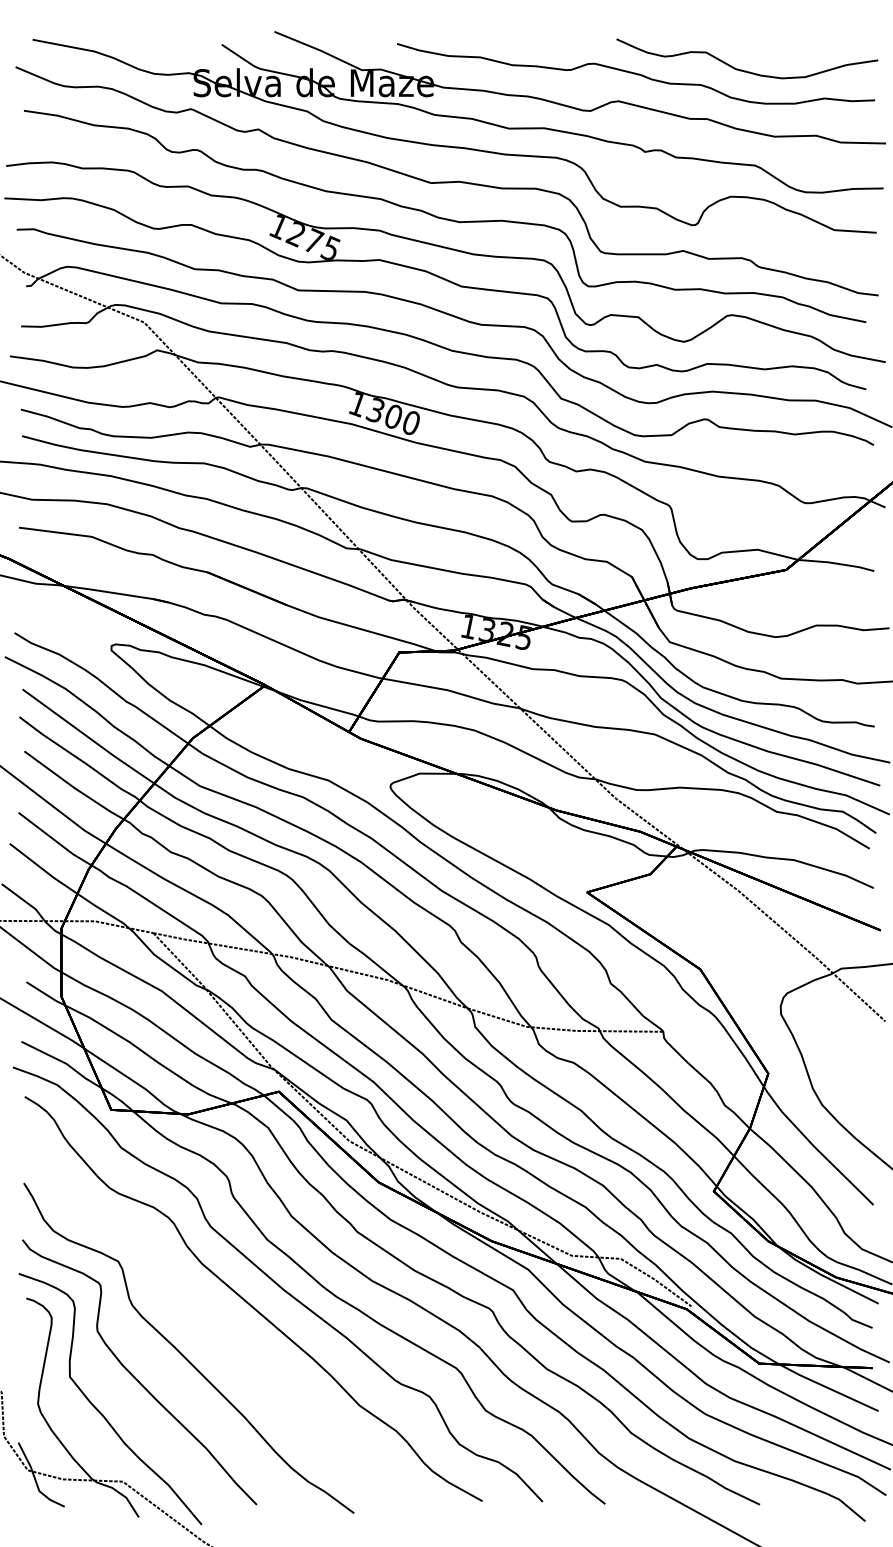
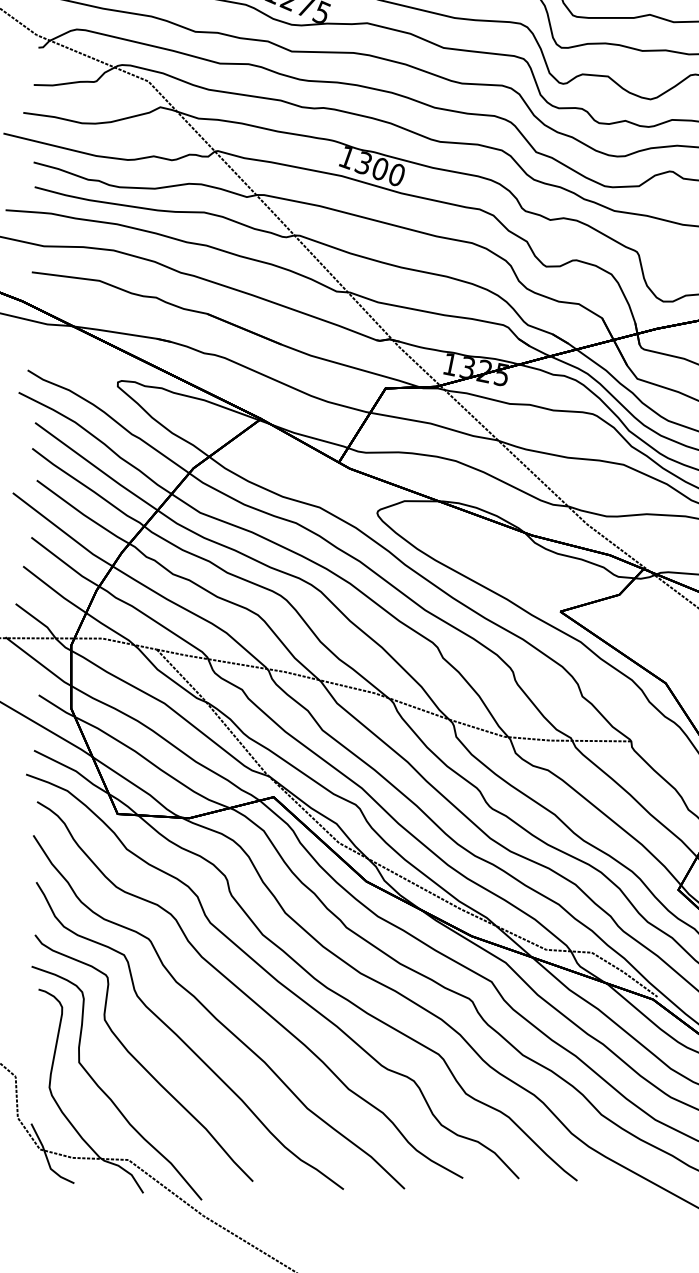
curve: (215, 1326) -> (214, 1015), added

